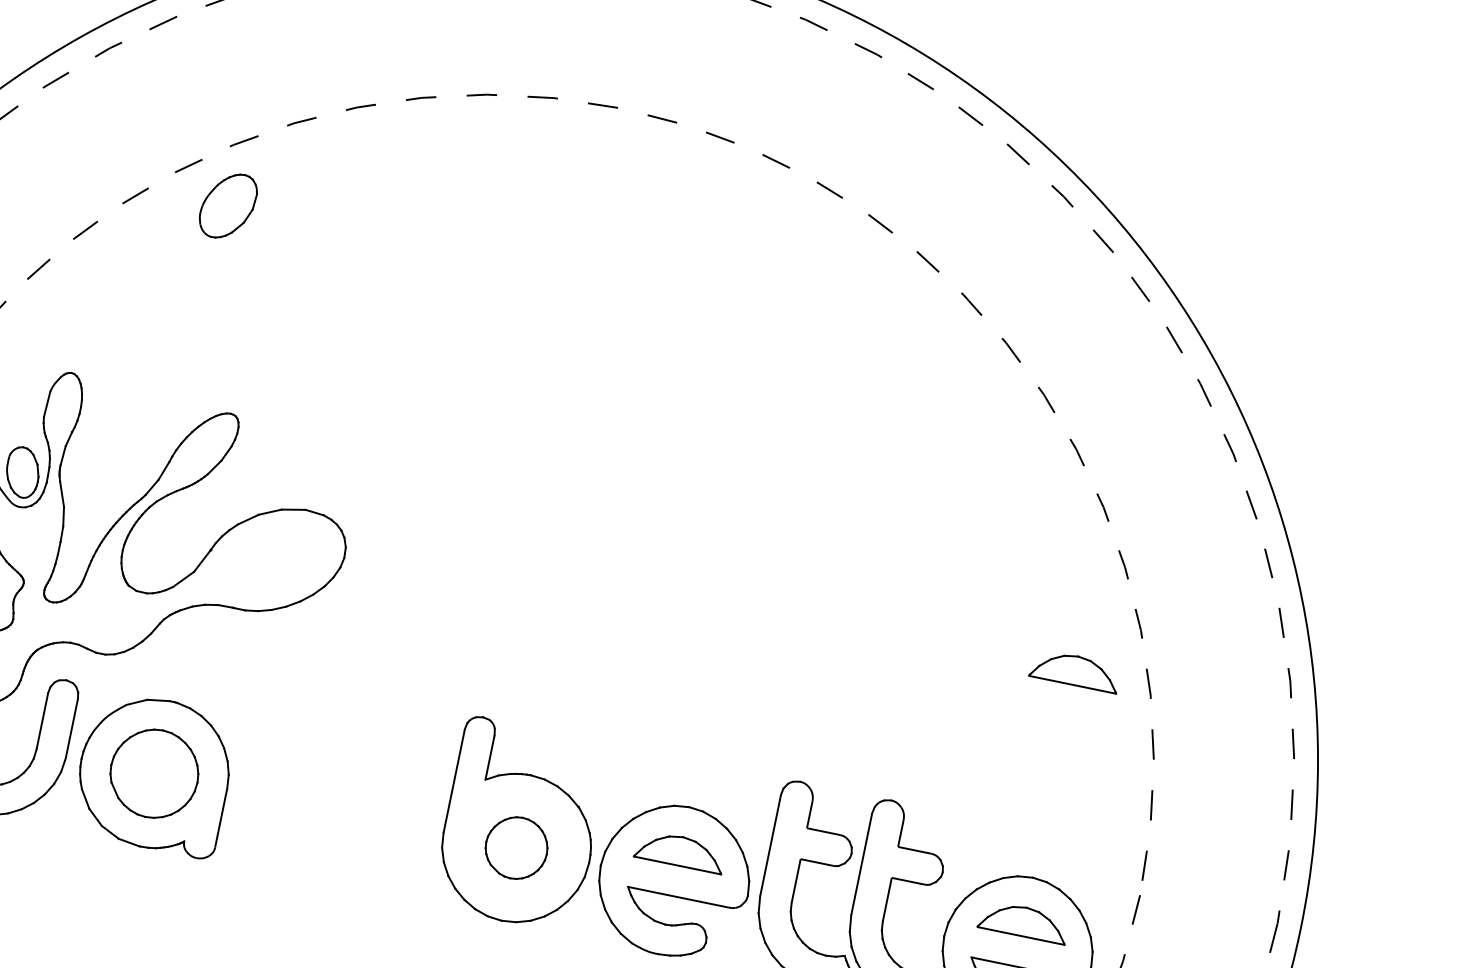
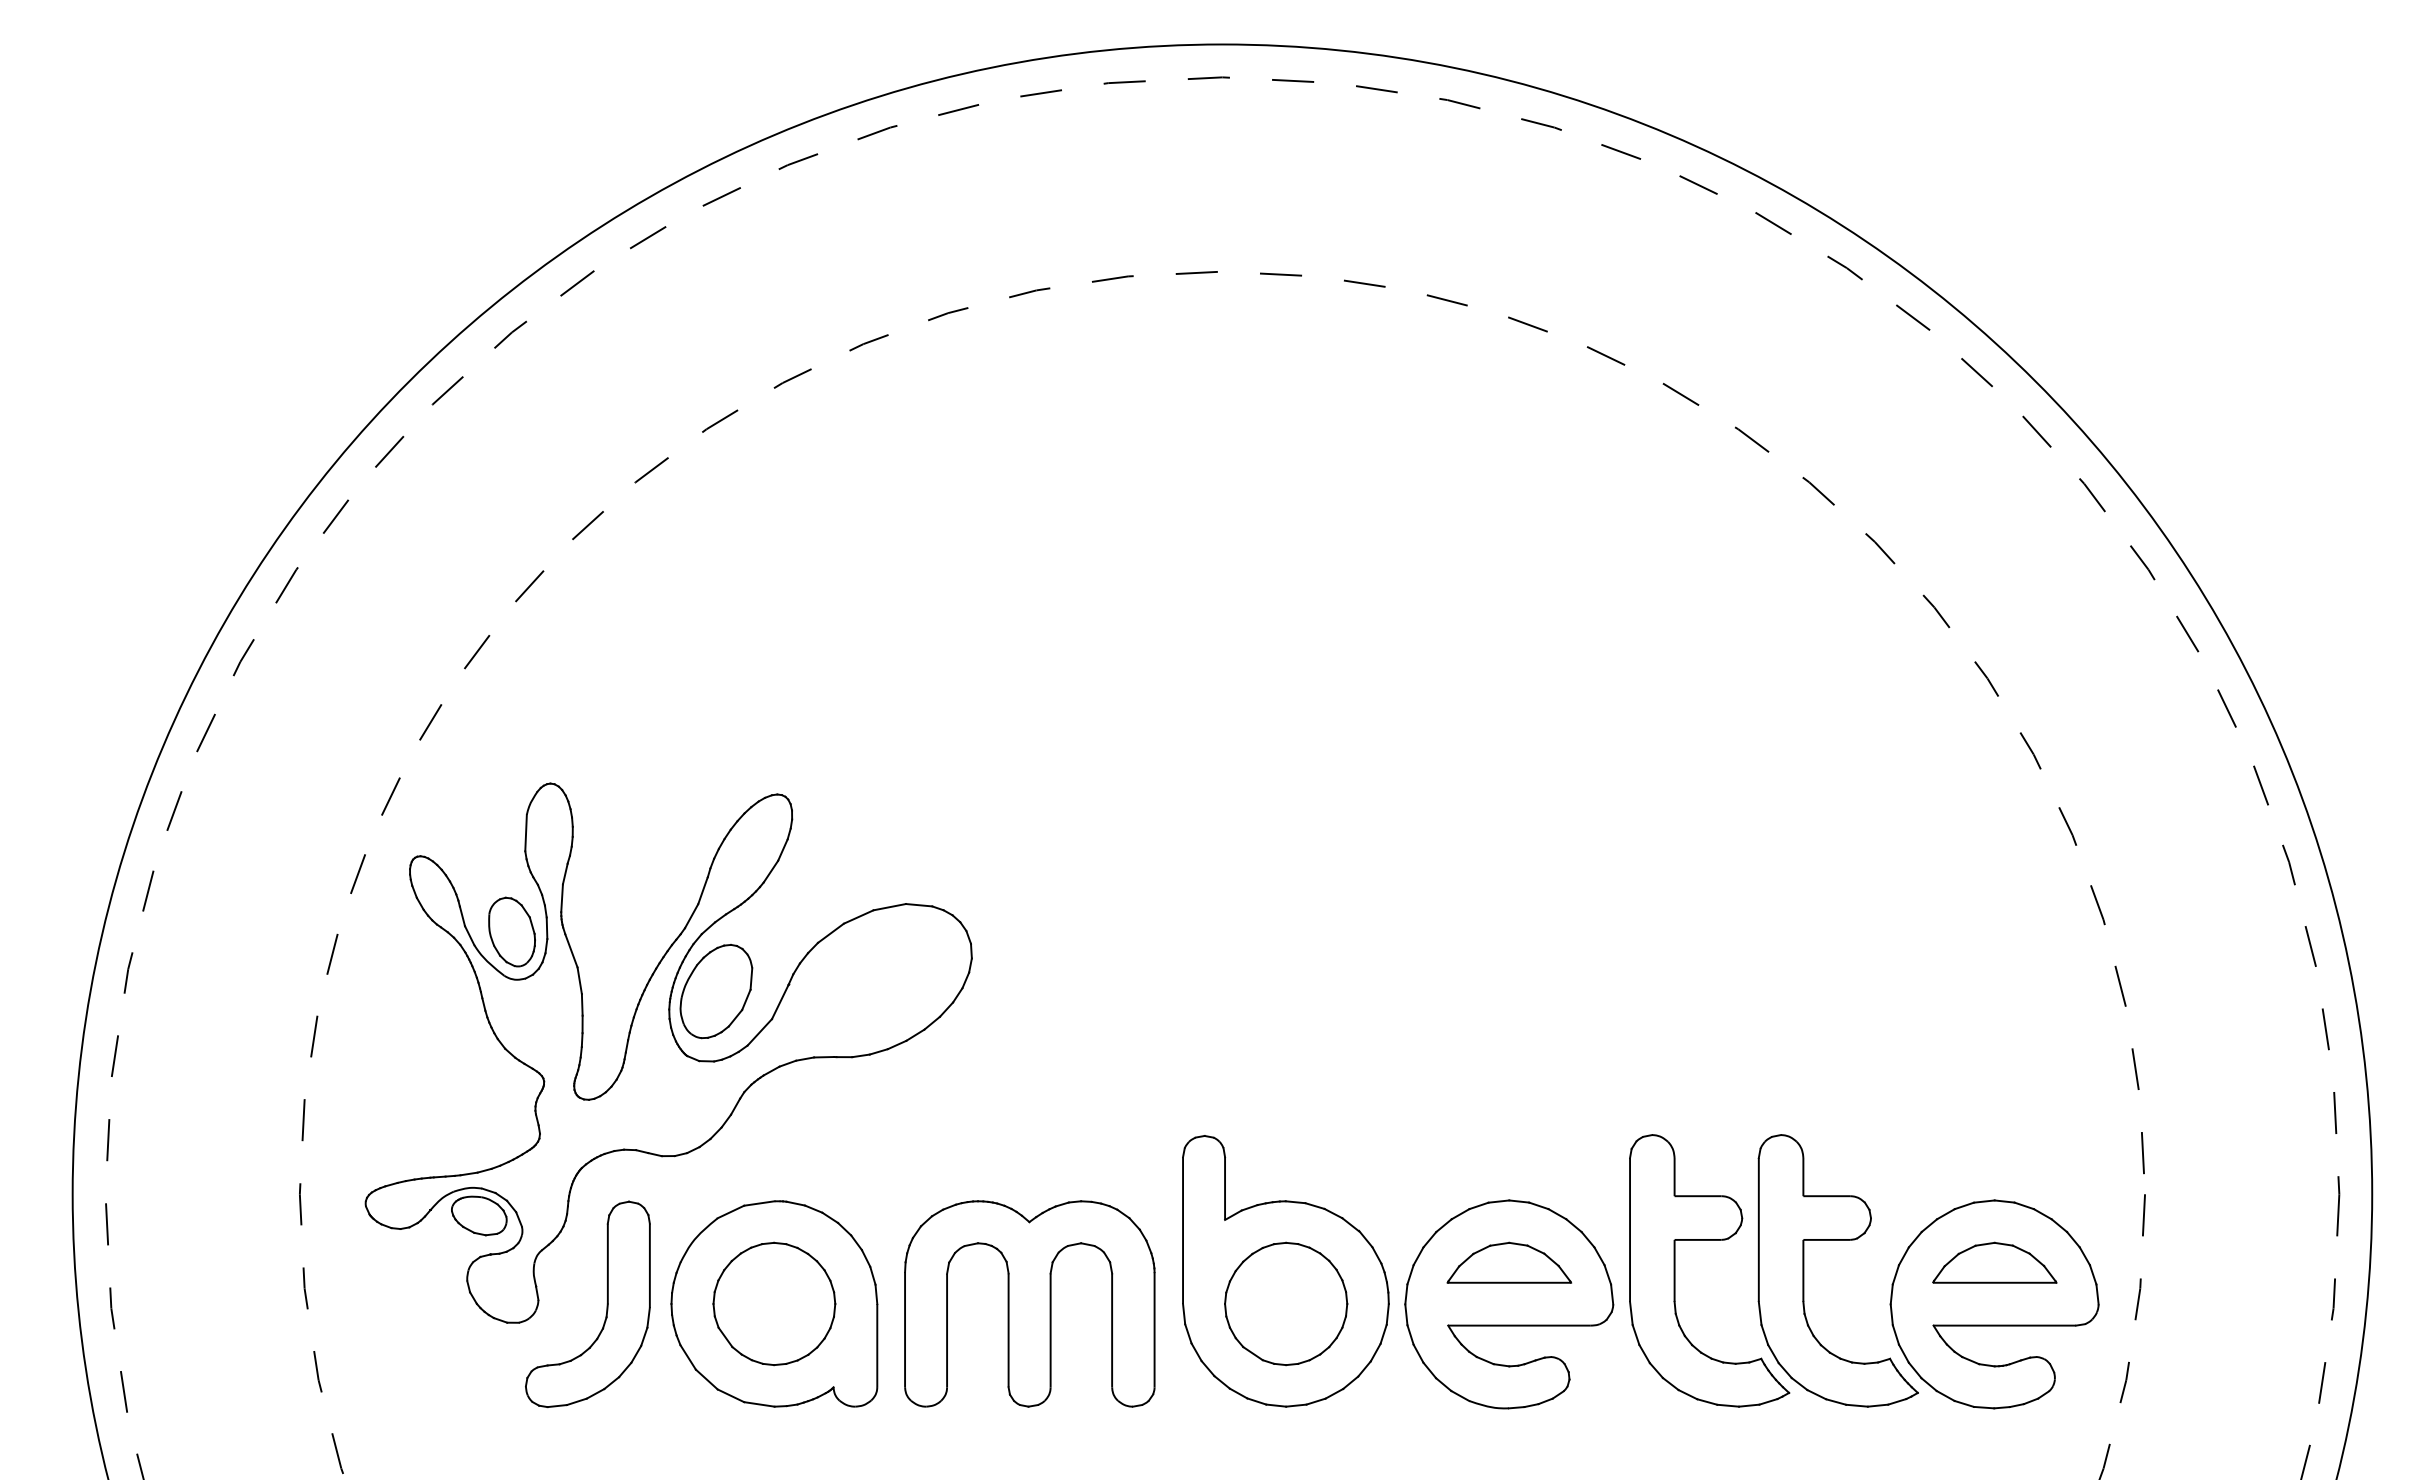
part: (228, 206) -> (716, 991), moved
part: (1075, 670) -> (1994, 907), removed
part: (334, 810) -> (1029, 1303), added
part: (516, 847) -> (1286, 1303), size x1.43

